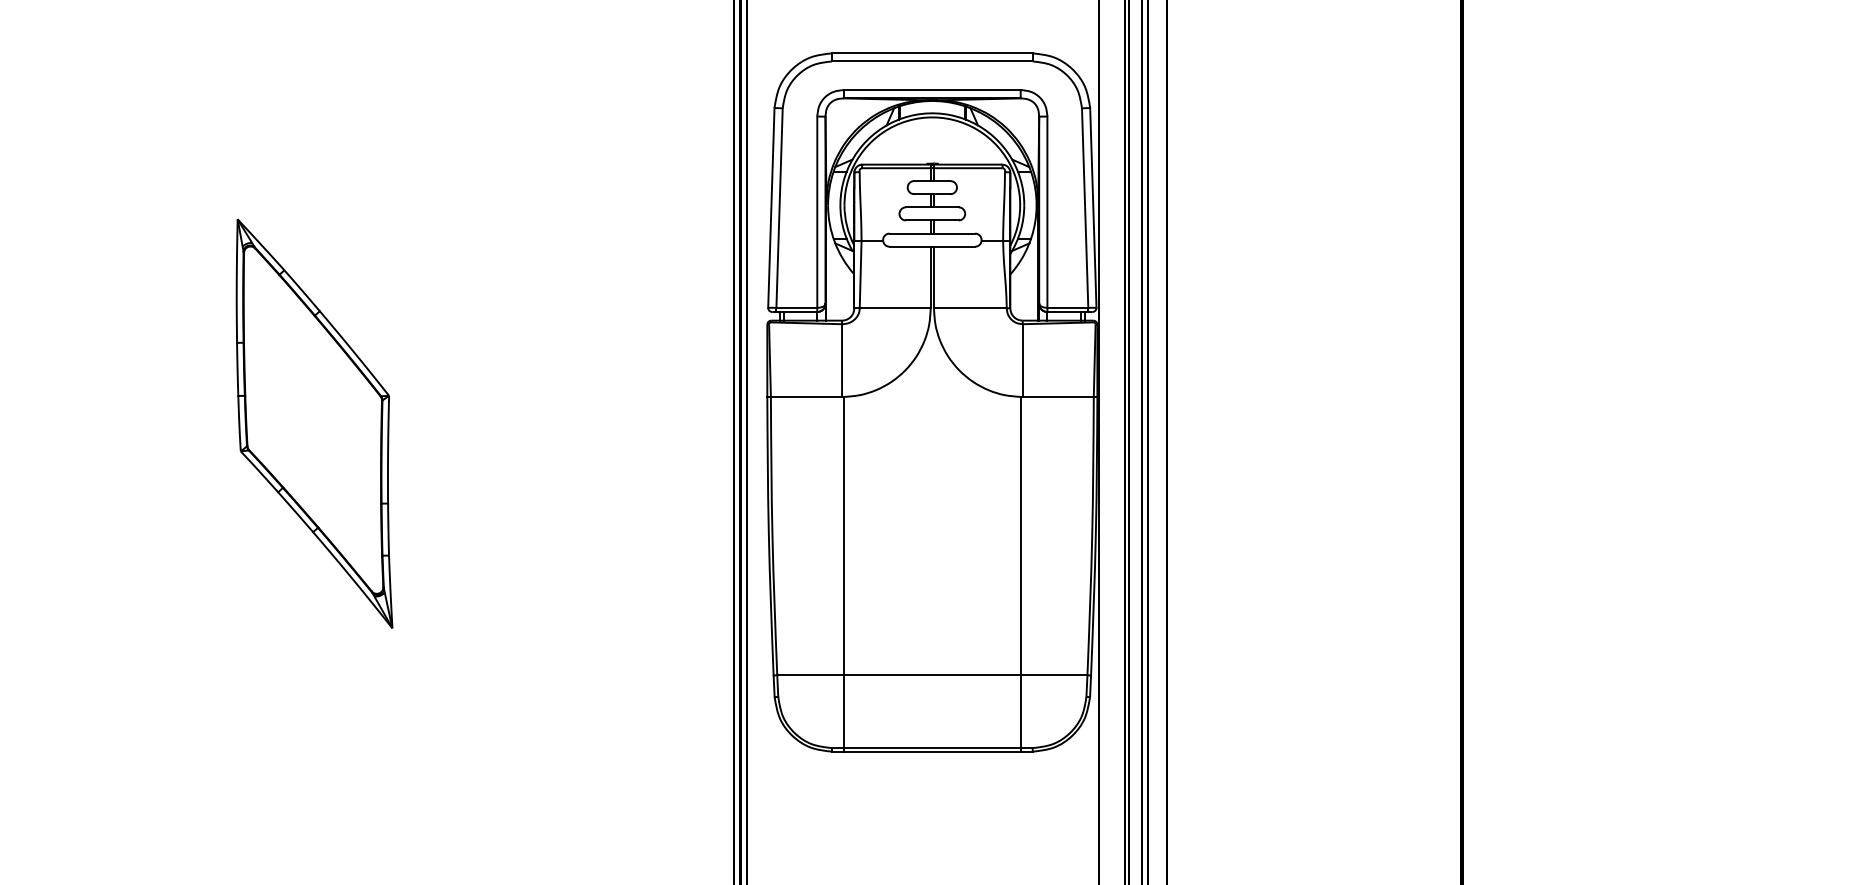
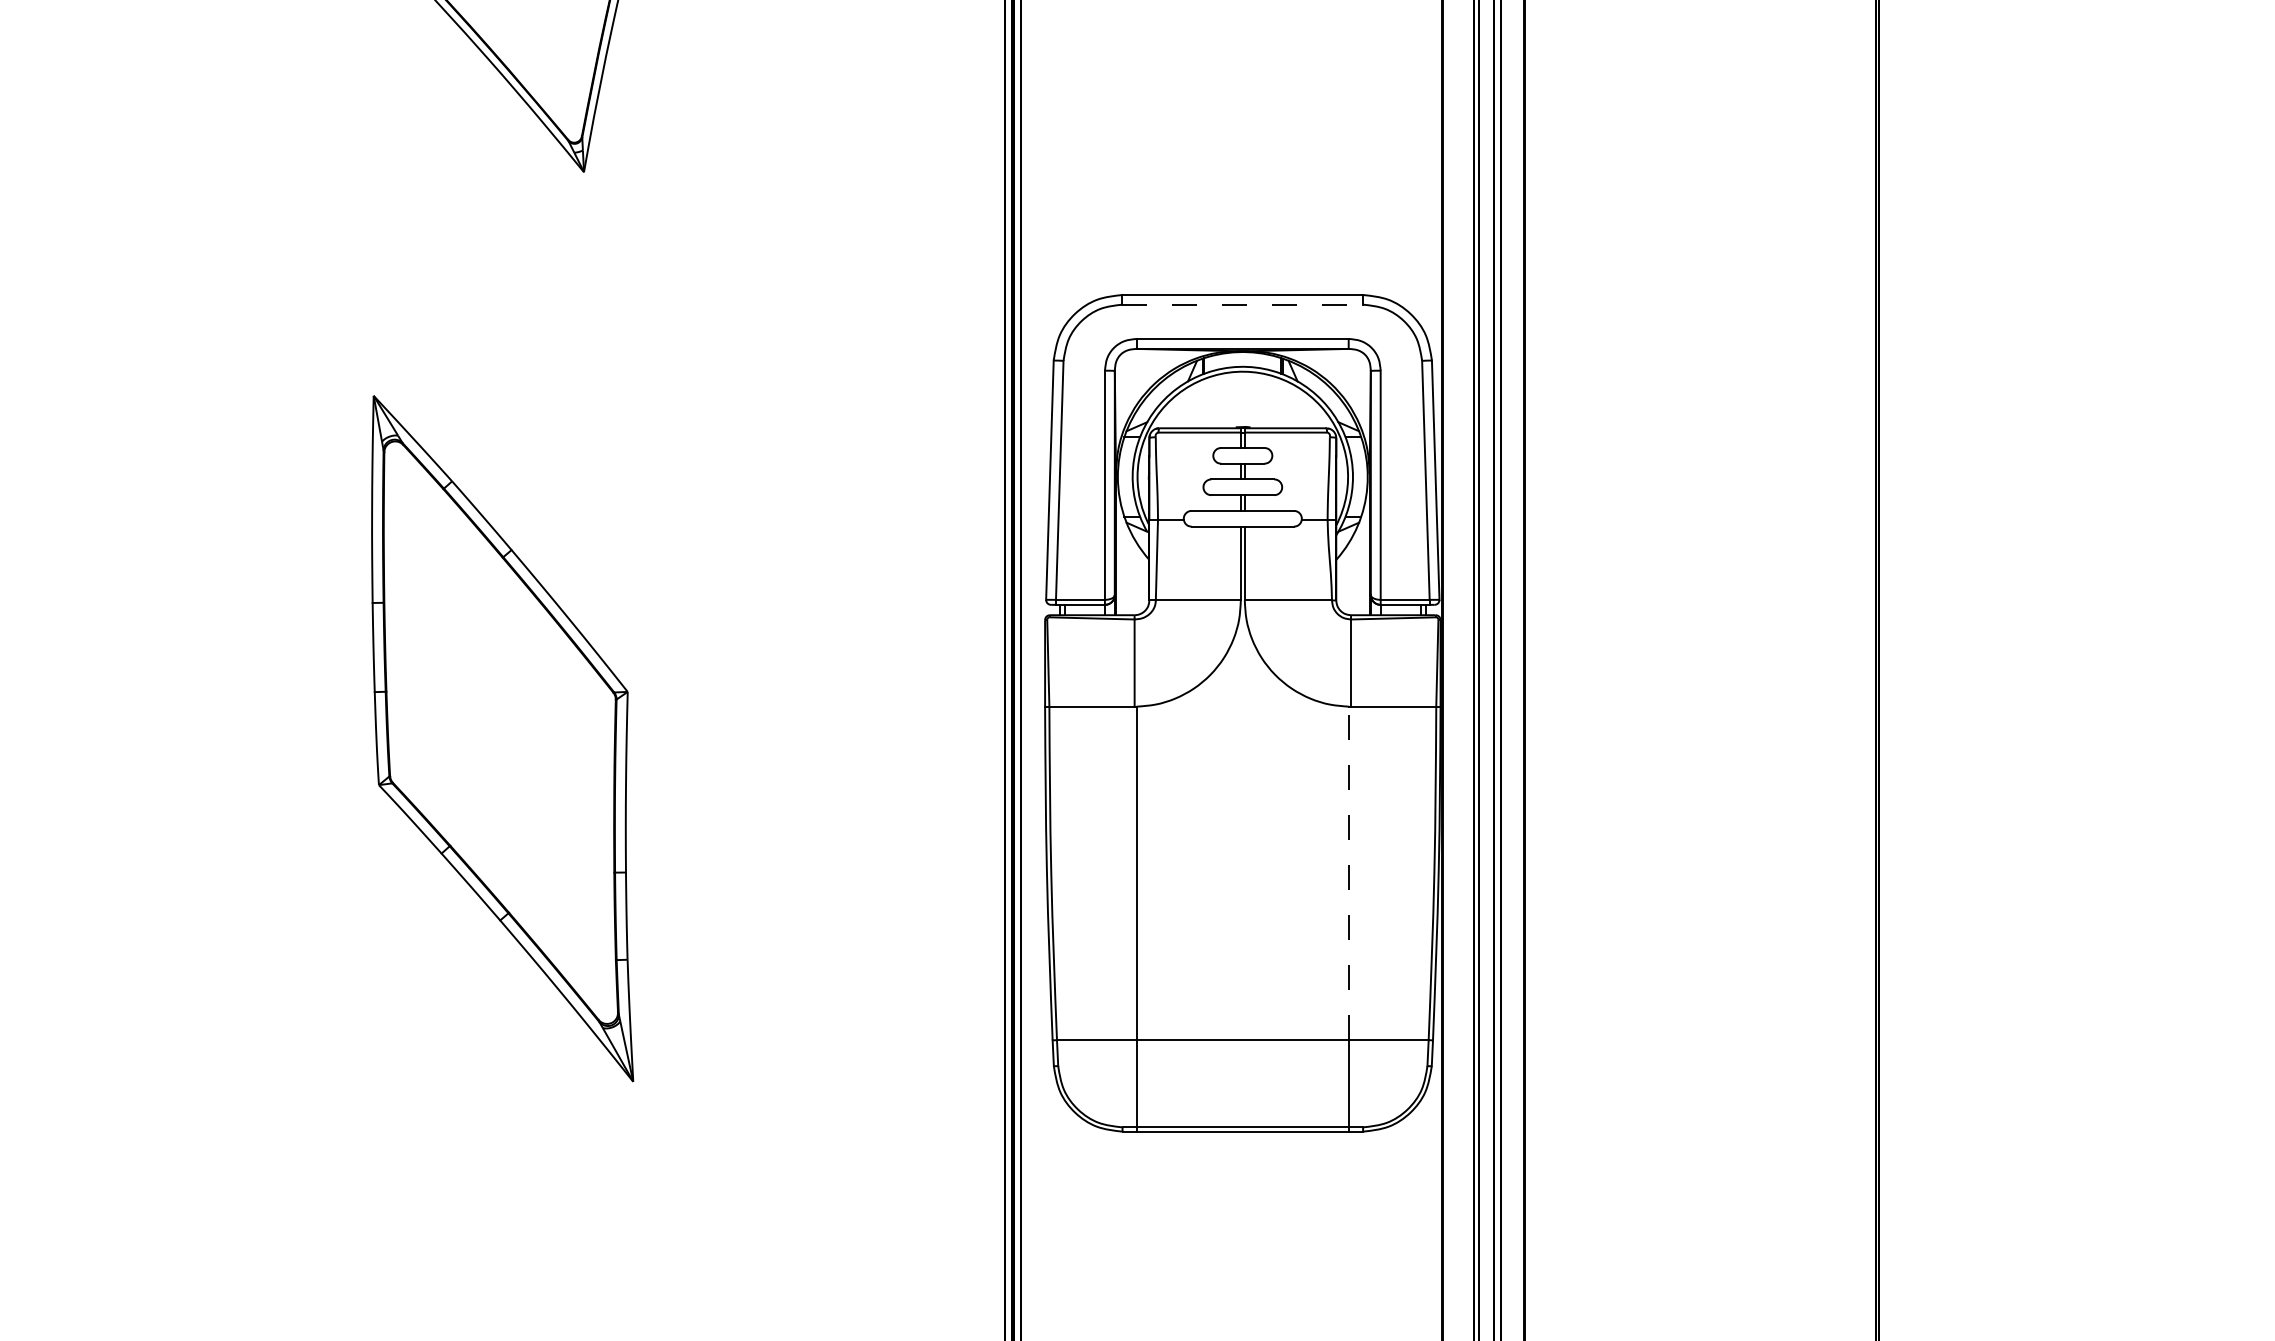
line: (932, 61) -> (1243, 304), solid -> dashed
part: (314, 423) -> (502, 738), size x1.4
line: (1021, 536) -> (1349, 873), solid -> dashed

